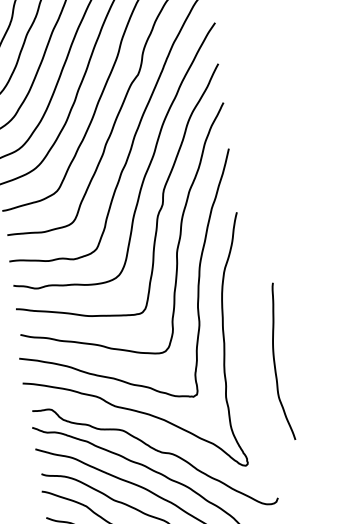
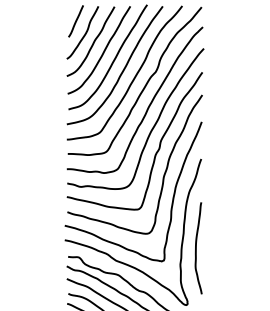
curve: (275, 362) -> (196, 248), moved

